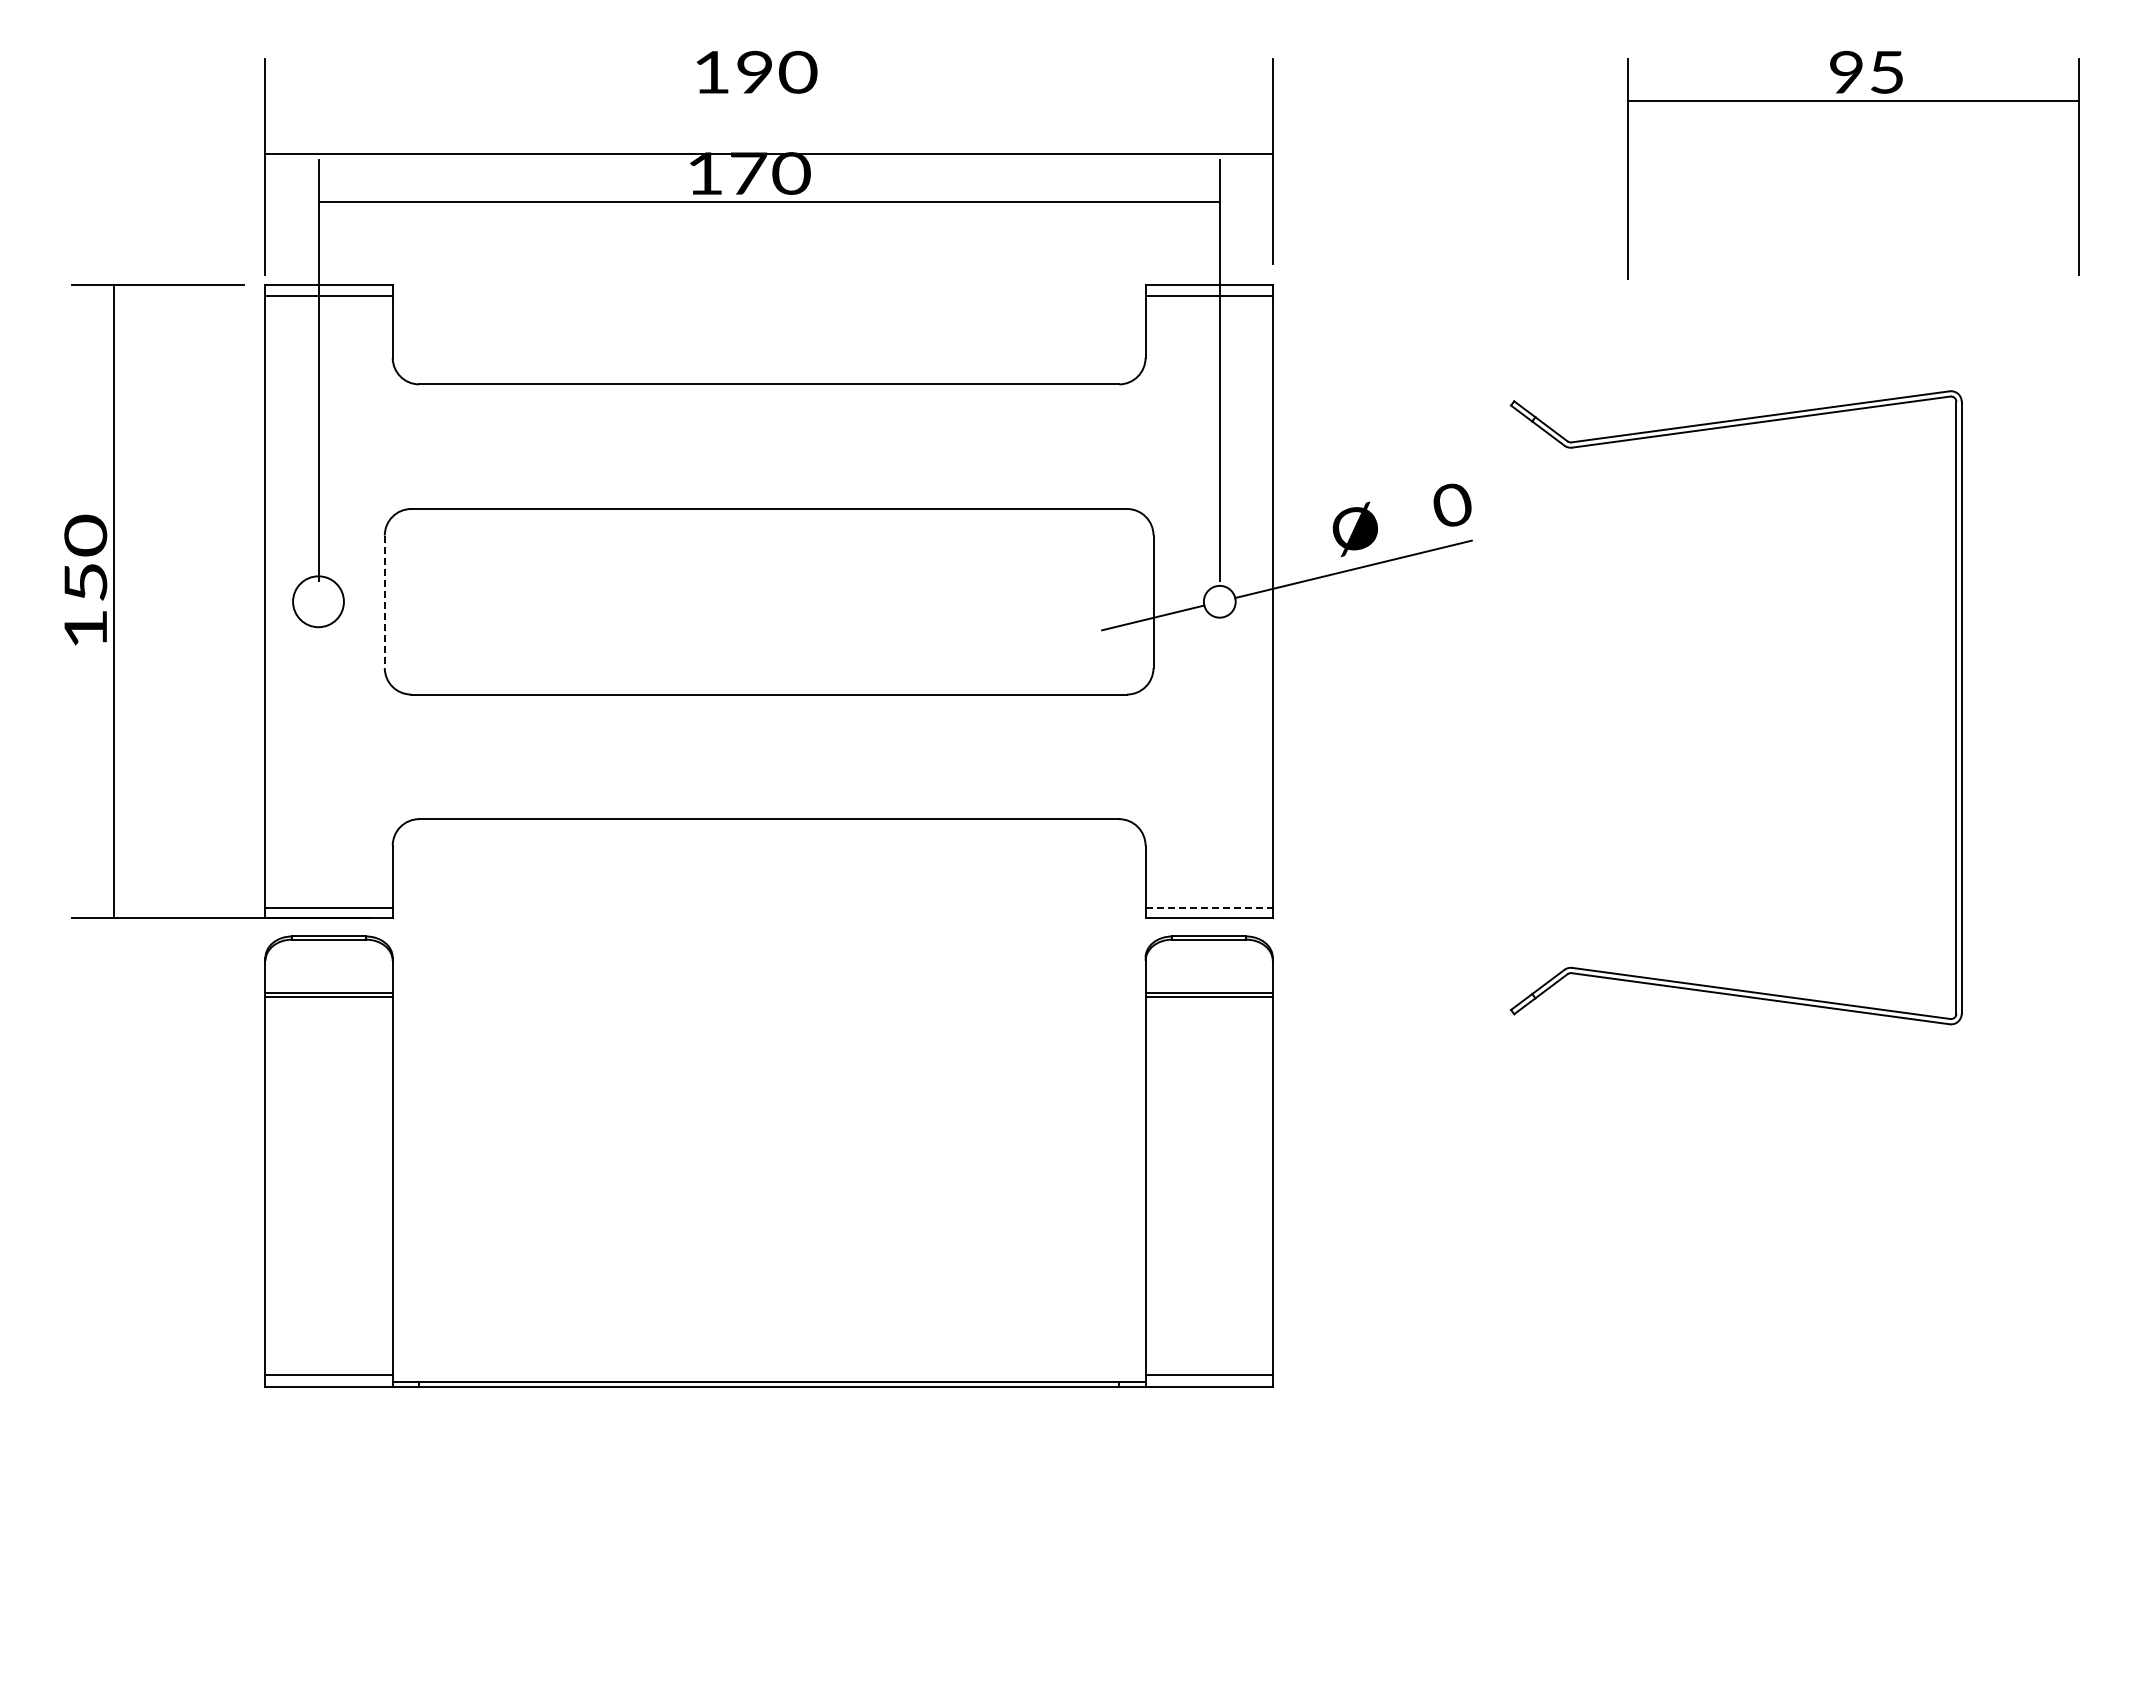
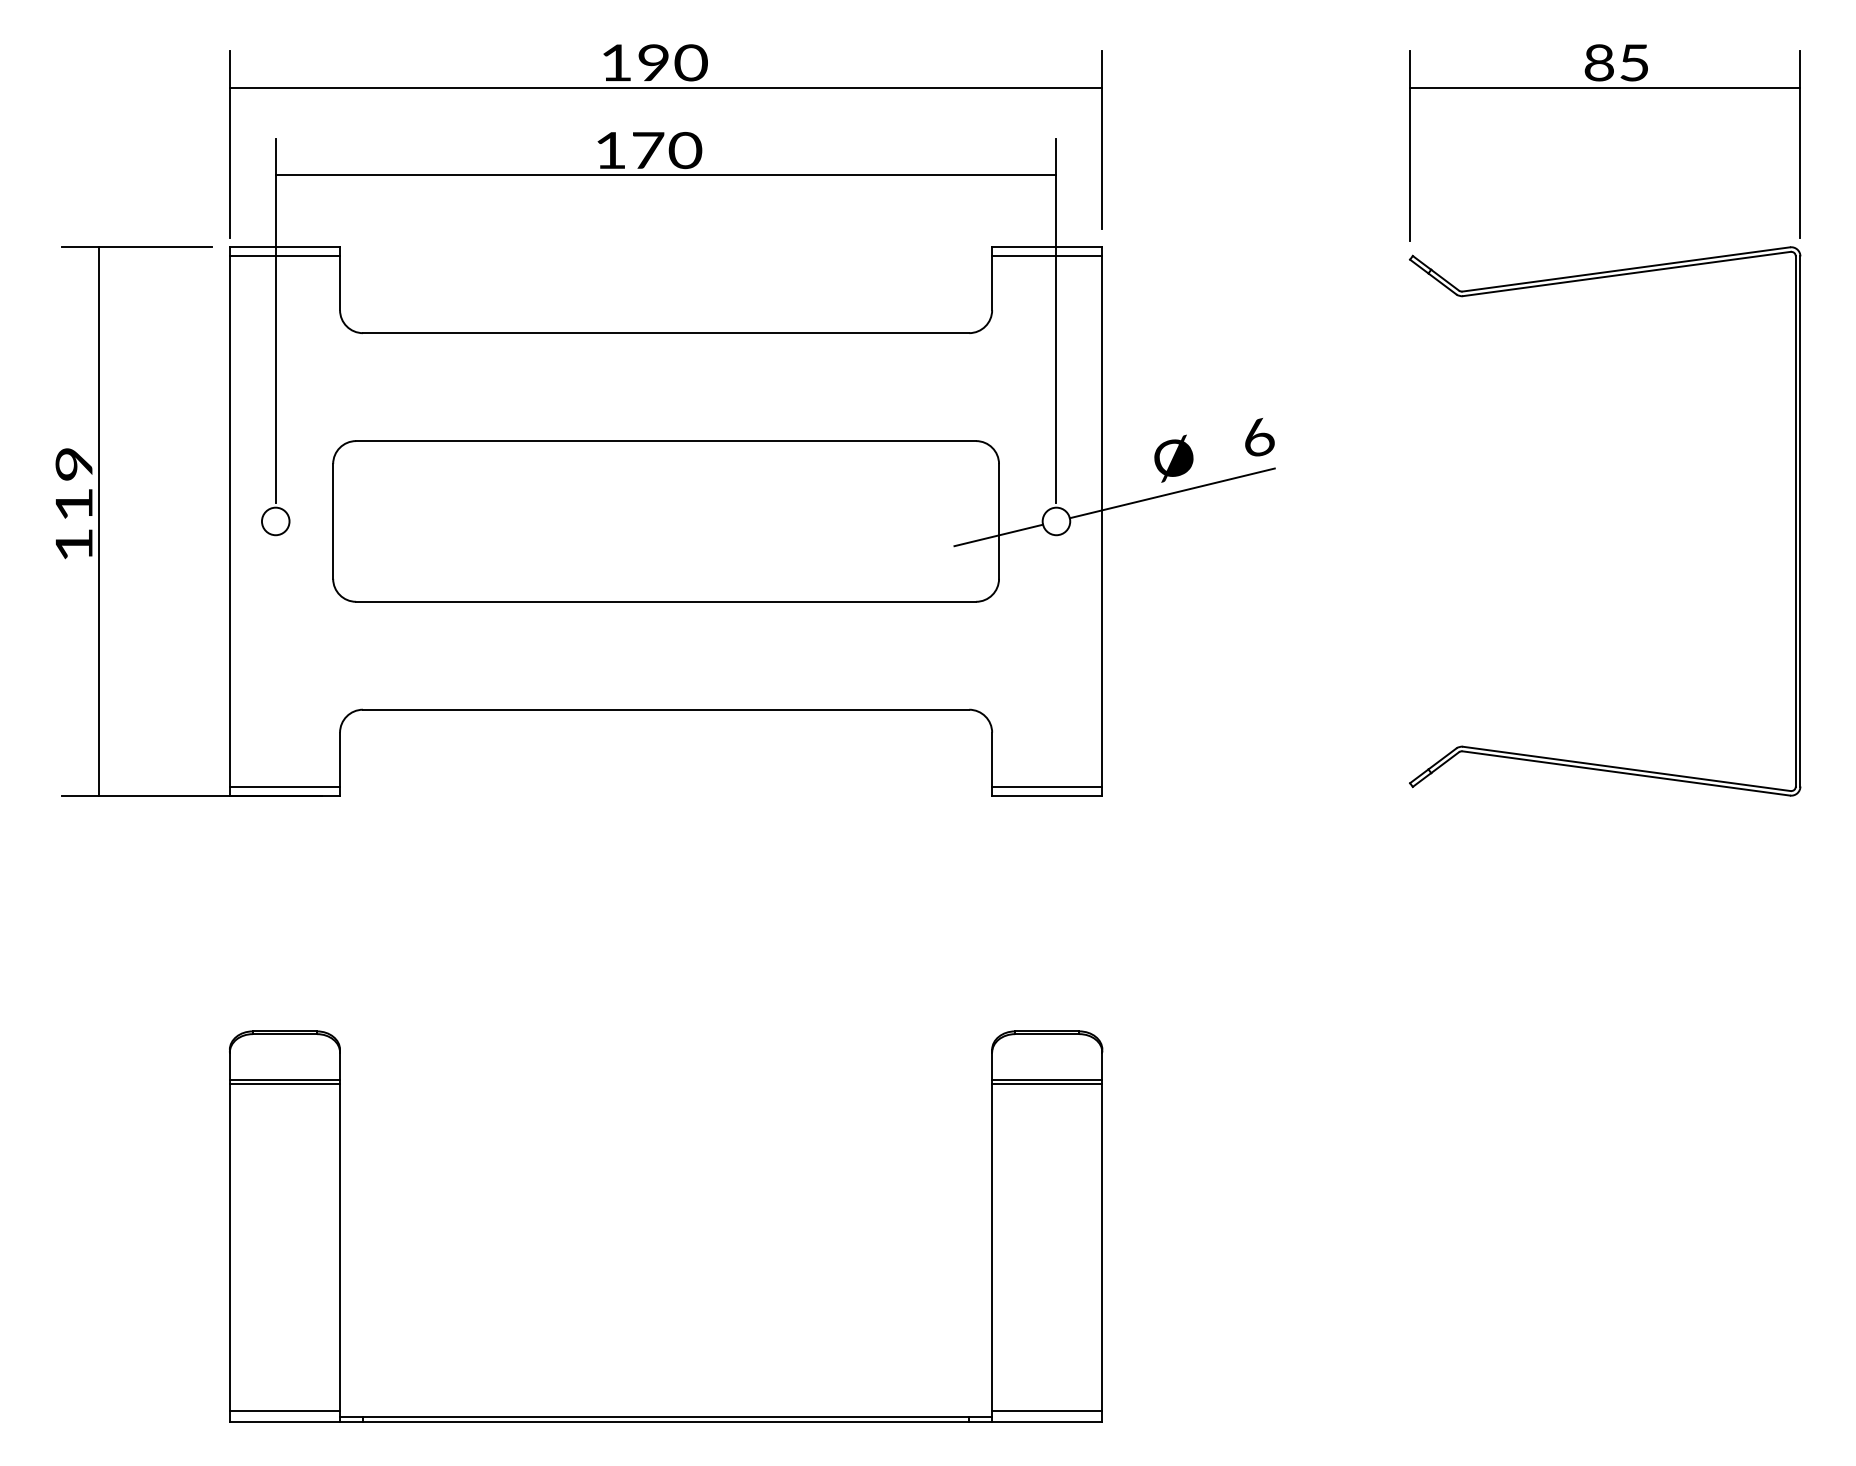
text: (1846, 72) -> (1599, 62), 95 -> 85
line: (768, 153) -> (665, 87), moved
text: (1452, 504) -> (1258, 437), 0 -> 6
text: (85, 557) -> (73, 483), 150 -> 119
circle: (318, 601) -> (275, 521), size x0.62
line: (384, 602) -> (332, 522), dashed -> solid
part: (1955, 707) -> (1795, 521), moved
line: (1209, 907) -> (1047, 786), dashed -> solid
part: (768, 1381) -> (665, 1416), moved

